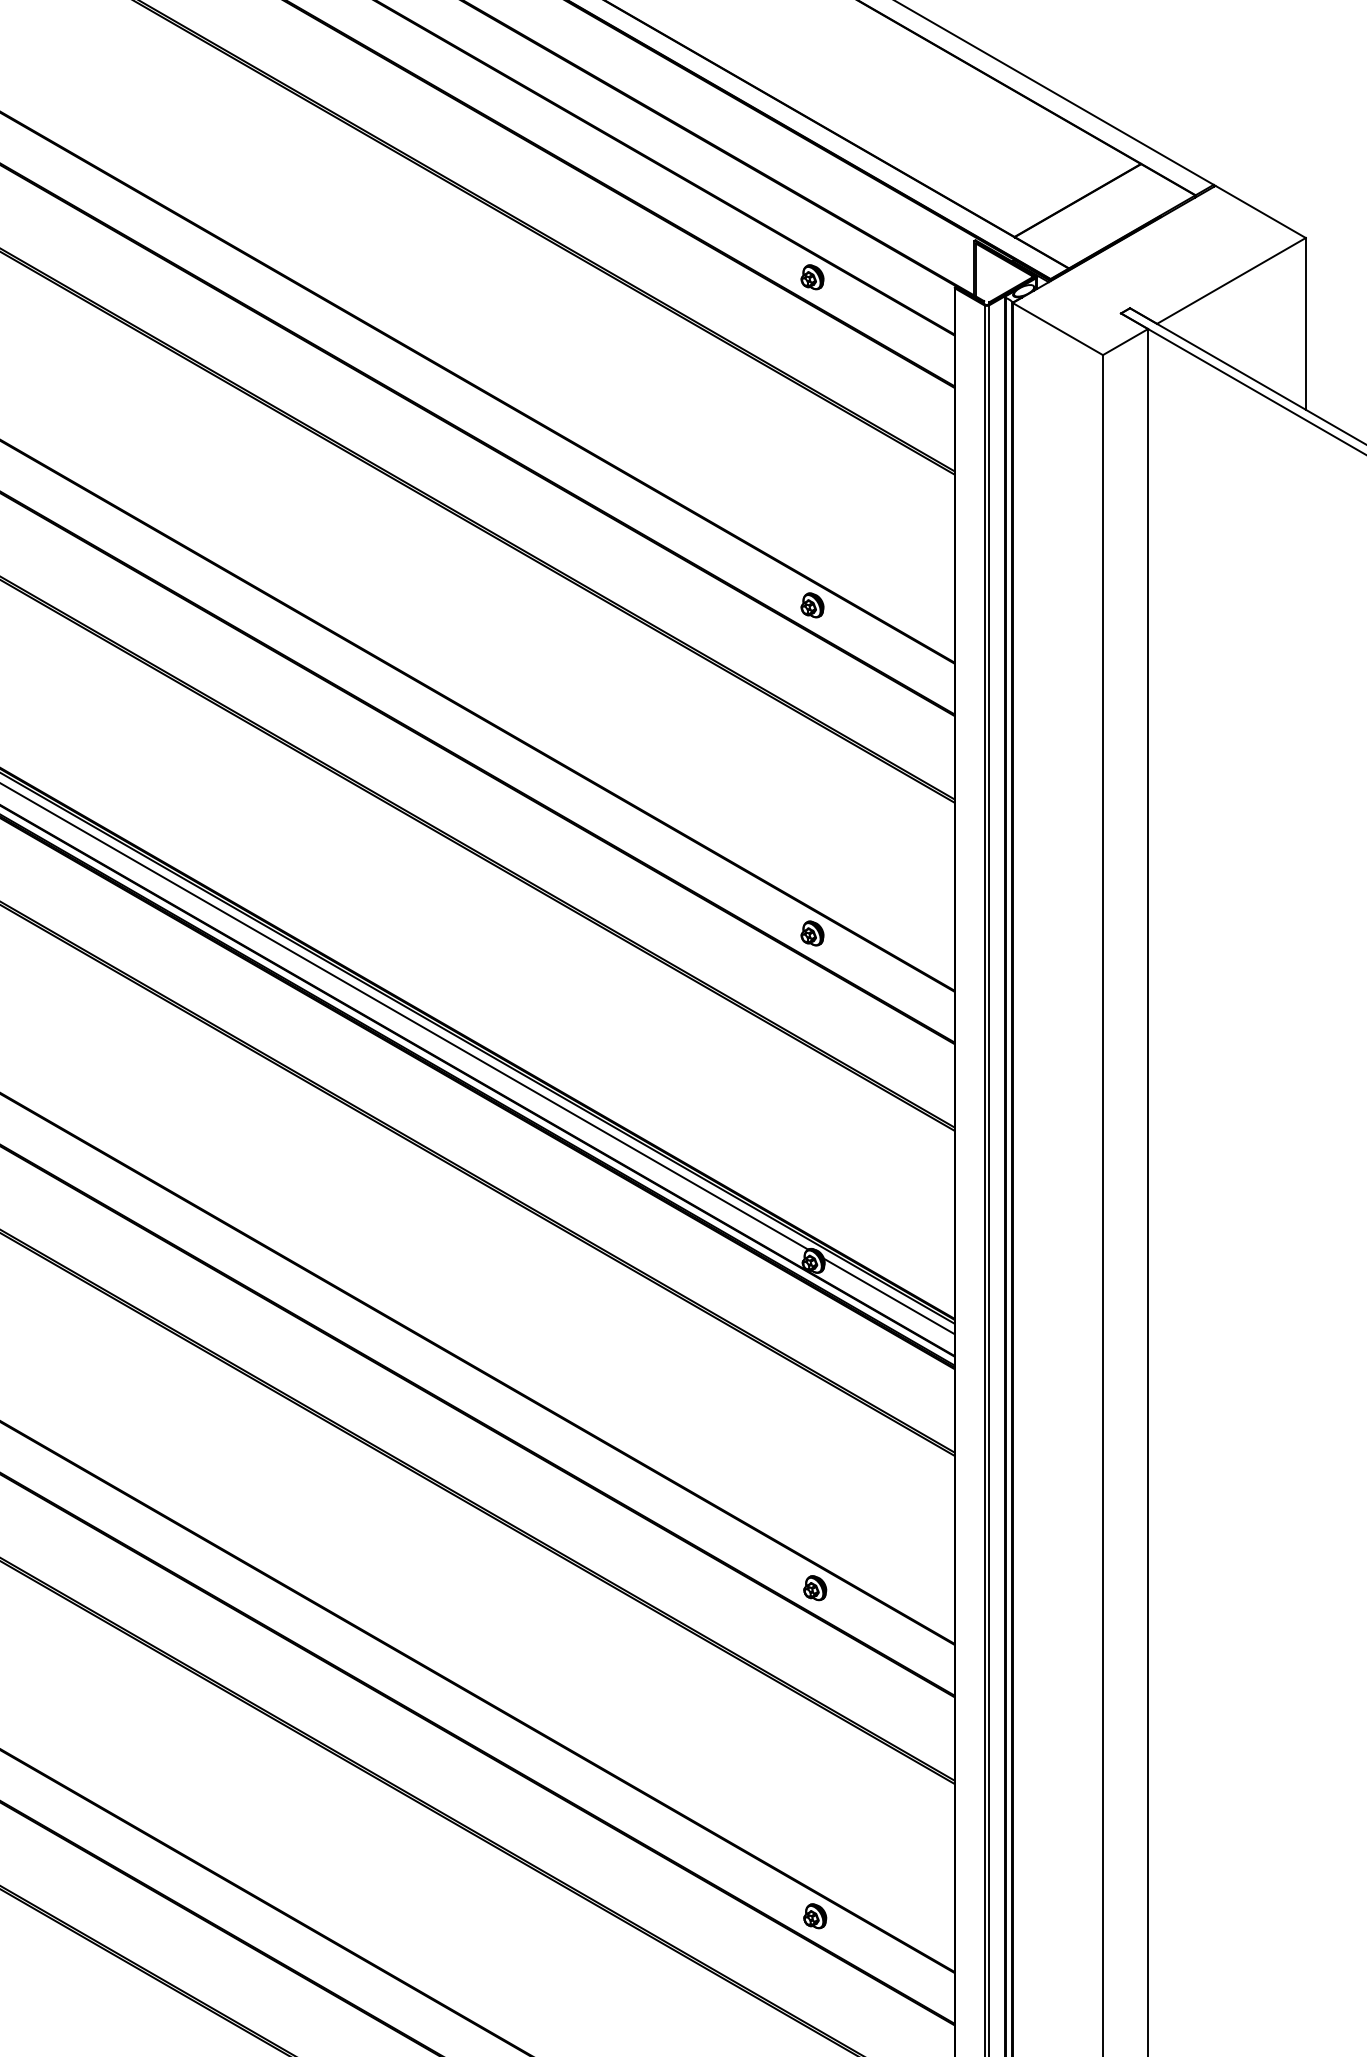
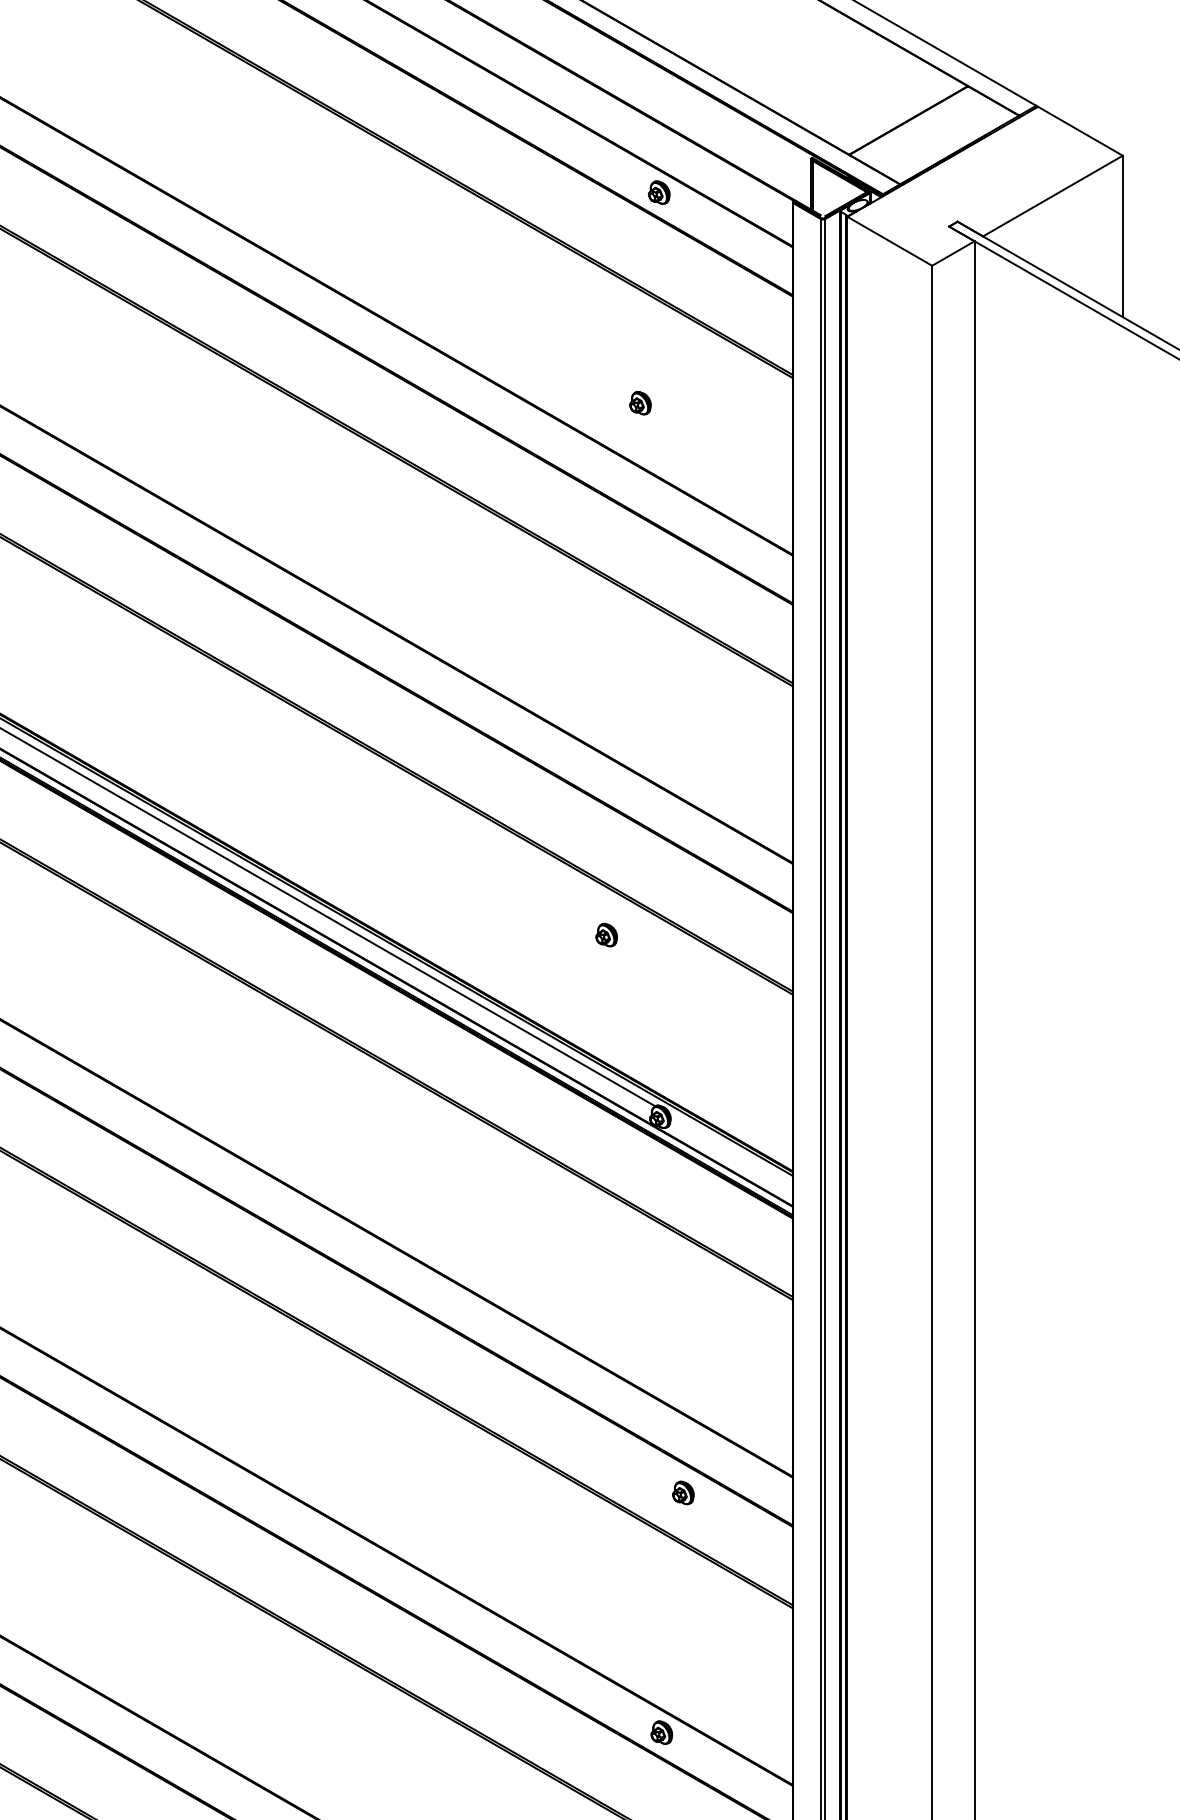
part: (812, 605) -> (640, 403), moved
part: (812, 933) -> (606, 935), moved
line: (889, 1296) -> (731, 1150), removed
part: (815, 1588) -> (683, 1493), moved

